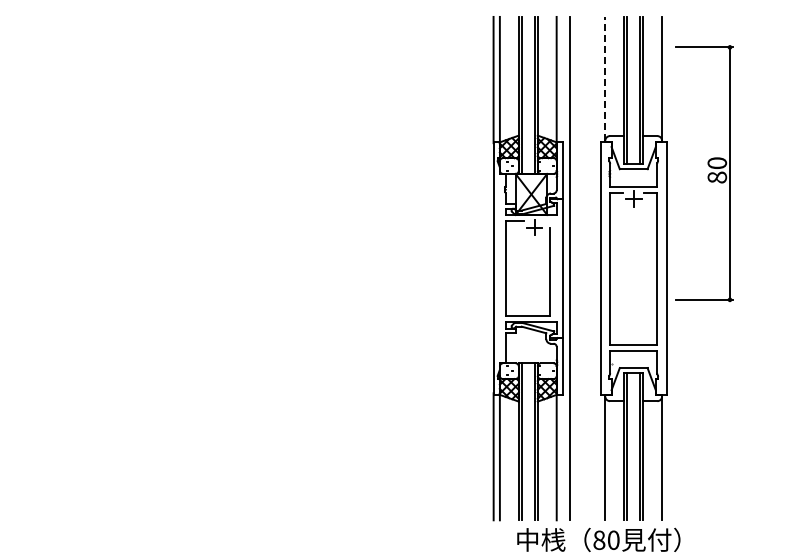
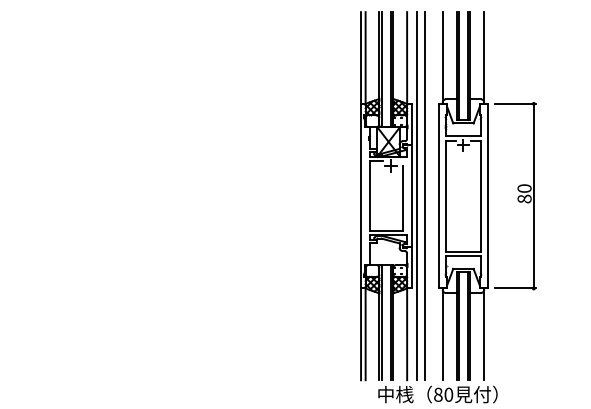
line: (605, 78) -> (442, 57), dashed -> solid
part: (704, 173) -> (515, 196), moved
line: (580, 268) -> (424, 196), added

